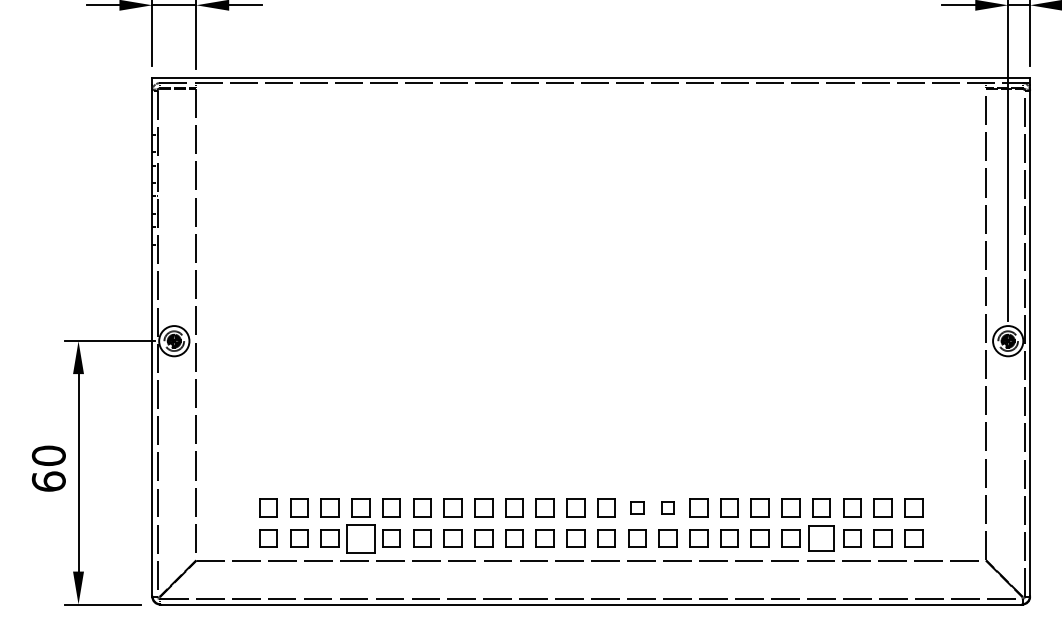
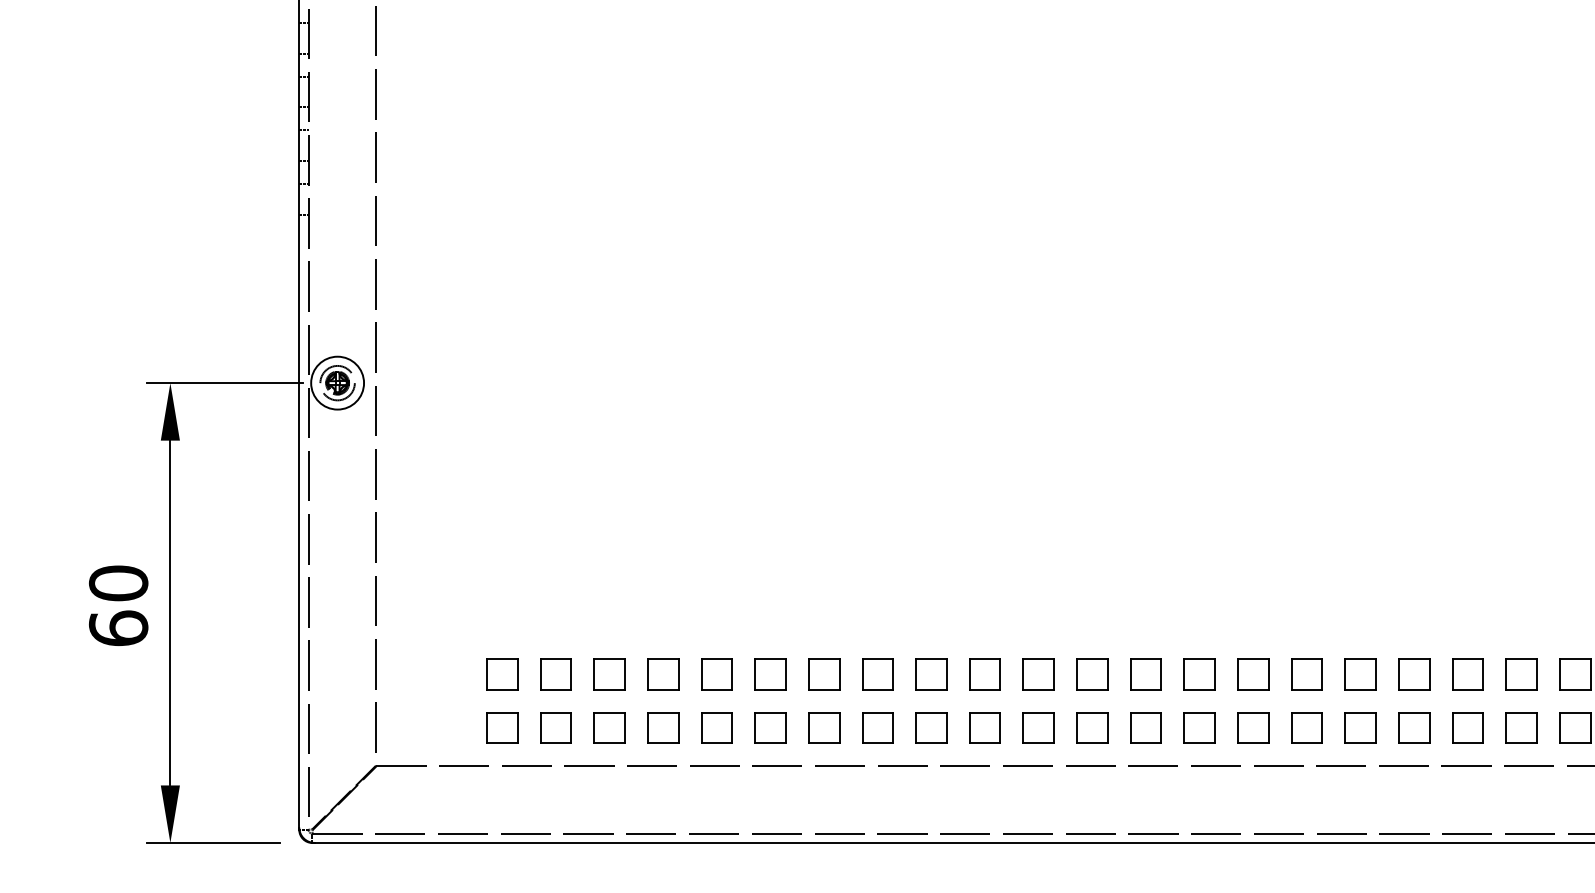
part: (637, 507) -> (1146, 673), size x1.43
part: (667, 507) -> (1198, 673), size x1.43
part: (360, 538) -> (662, 727), size x0.62
part: (821, 538) -> (1467, 727), size x0.71

